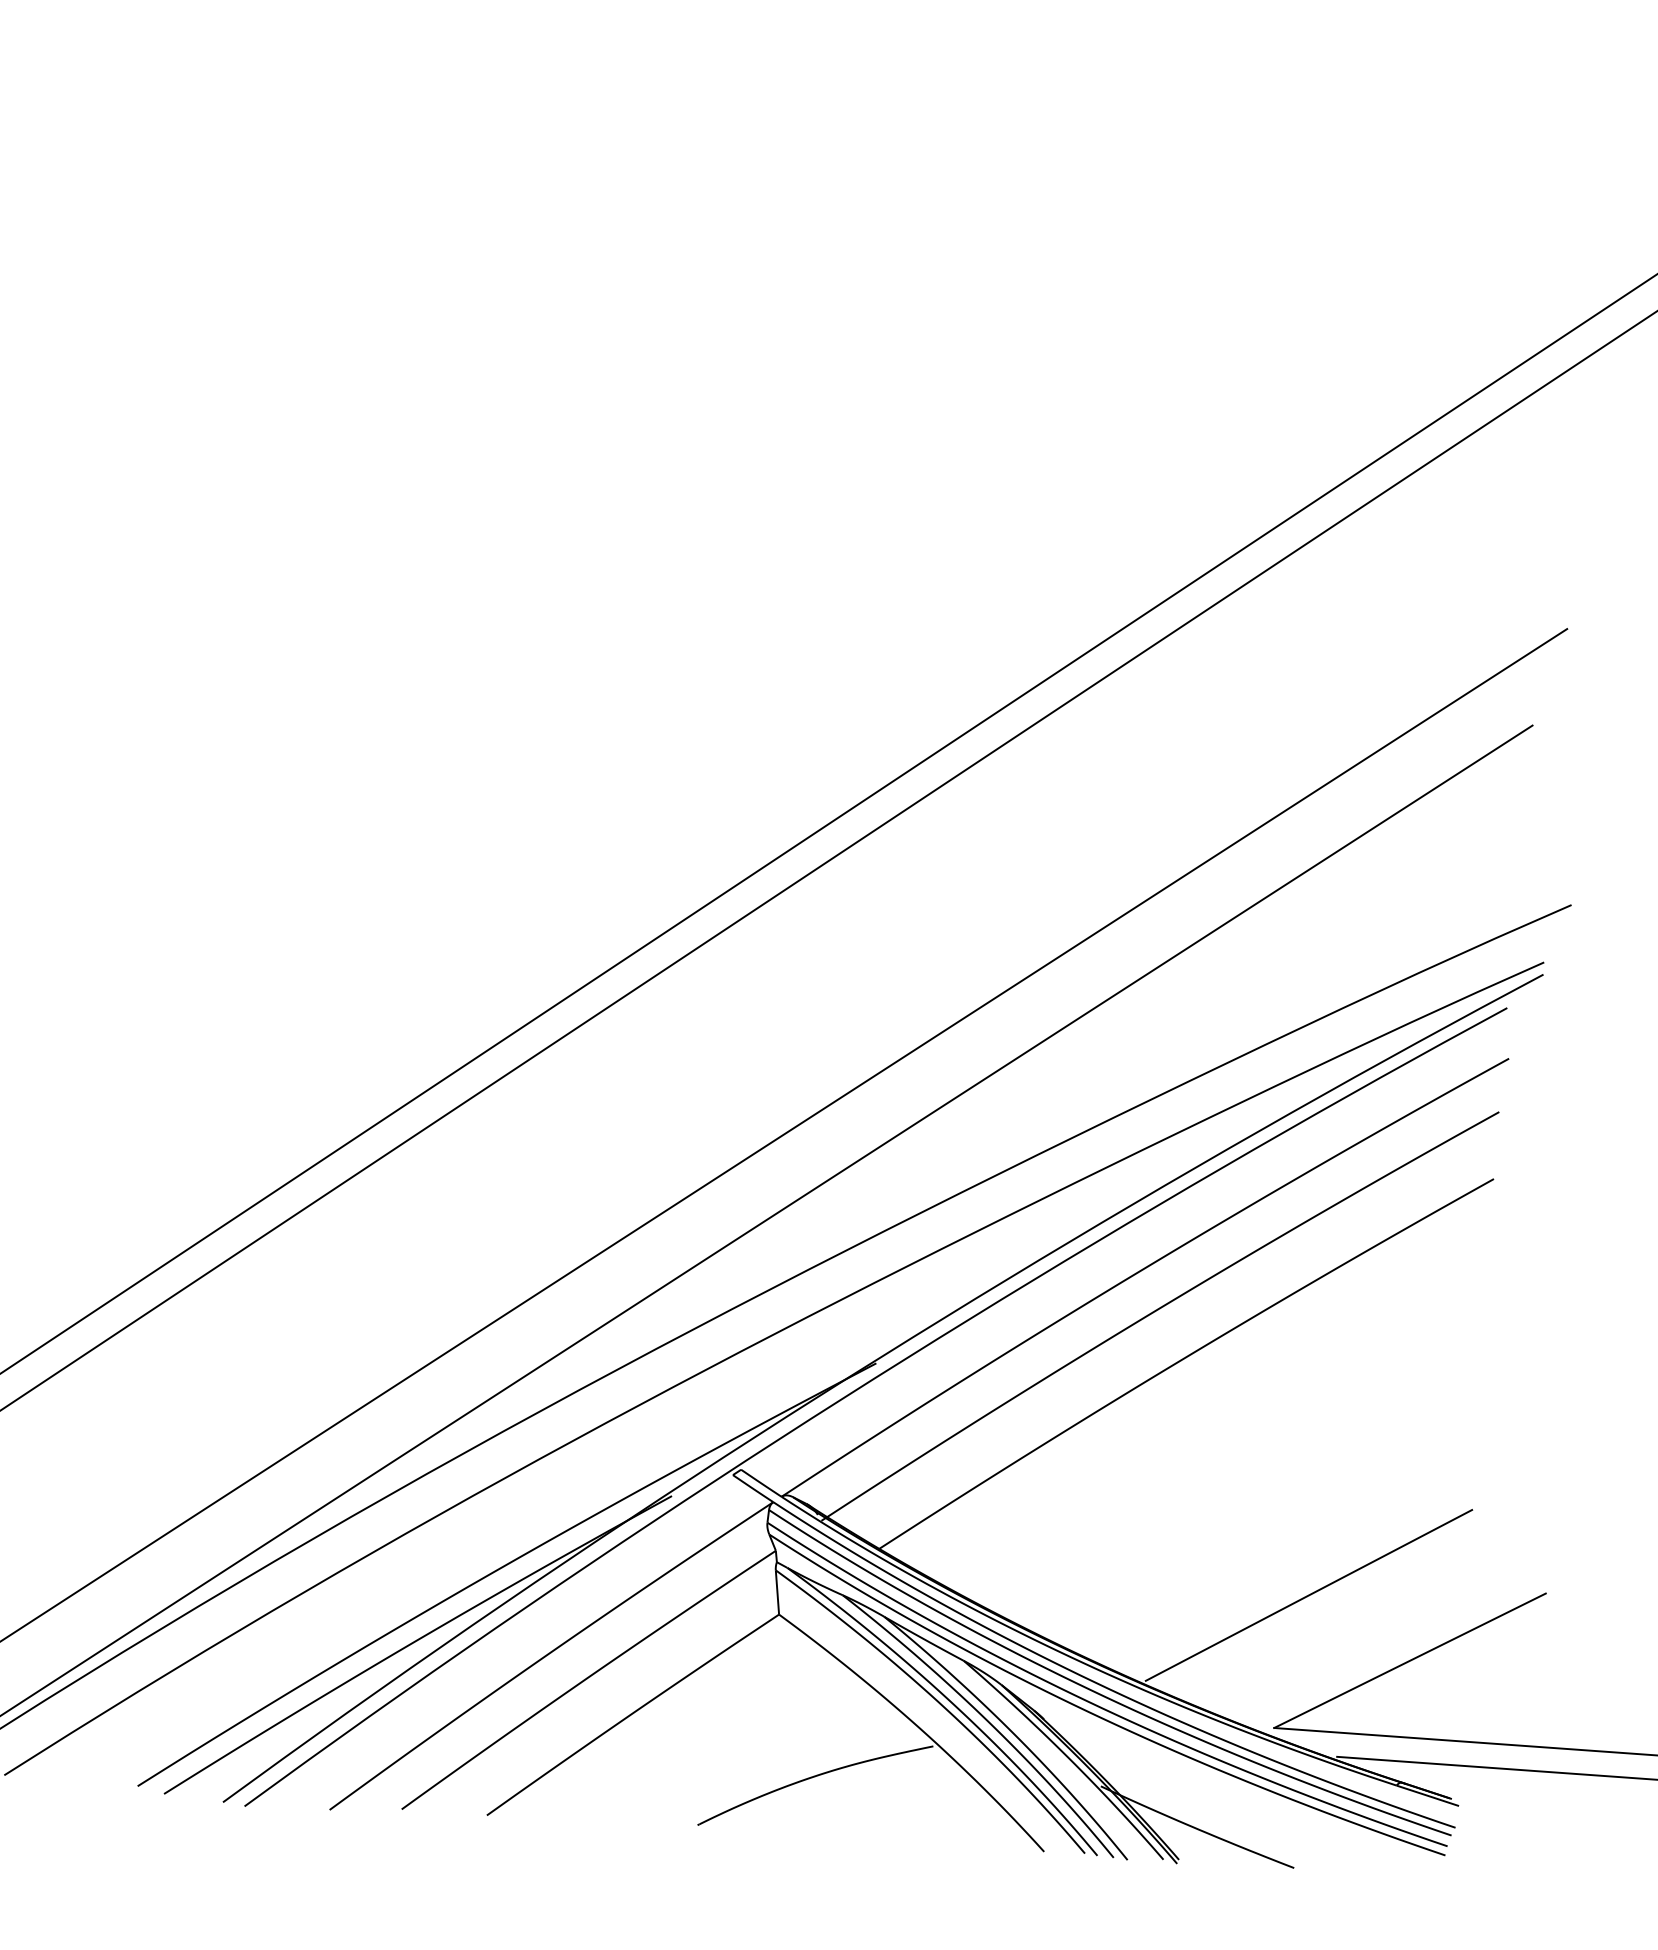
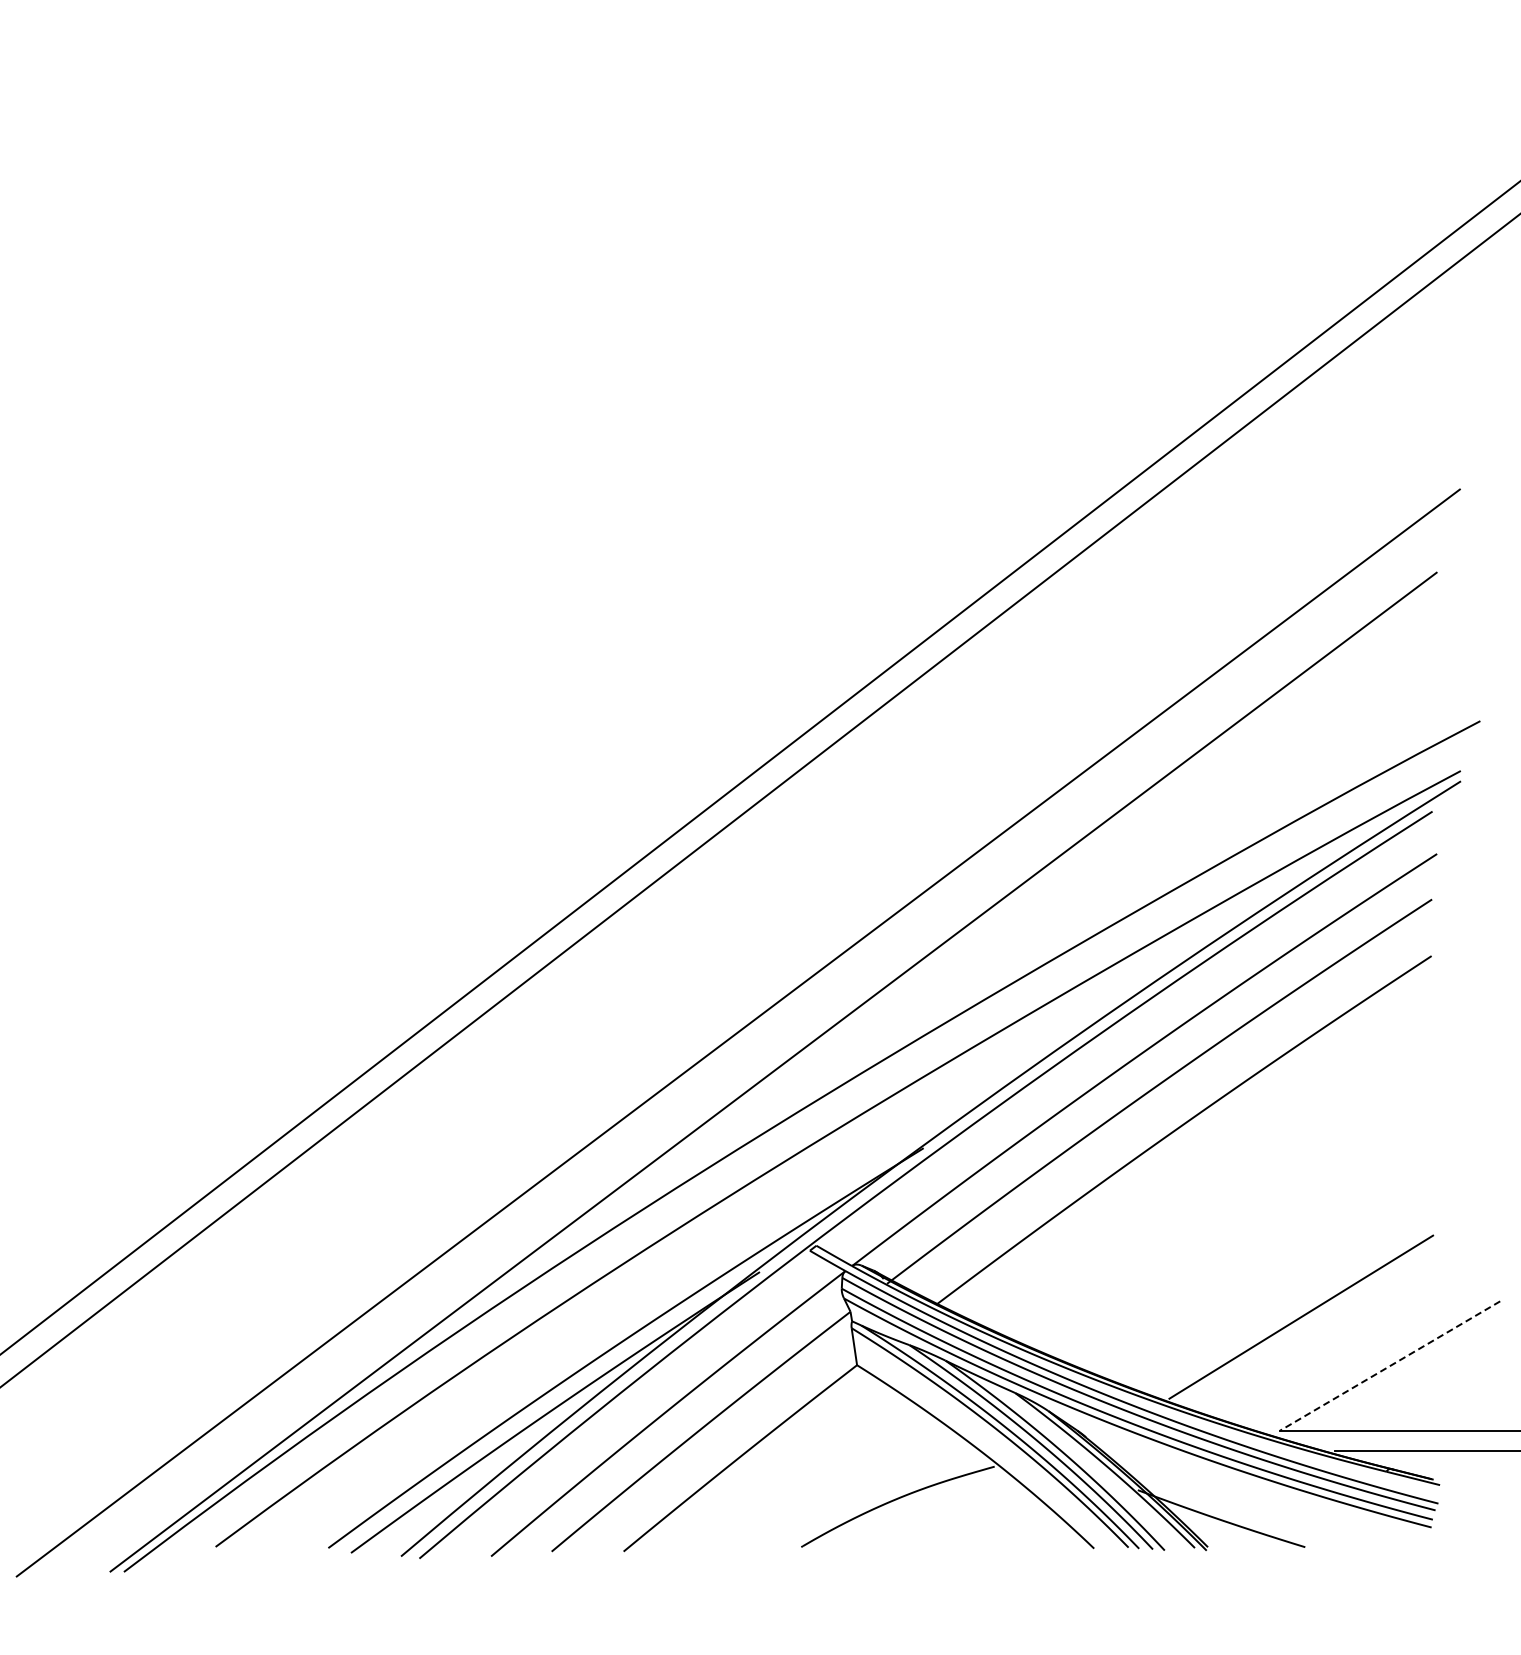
line: (1410, 1661) -> (1390, 1366), solid -> dashed

